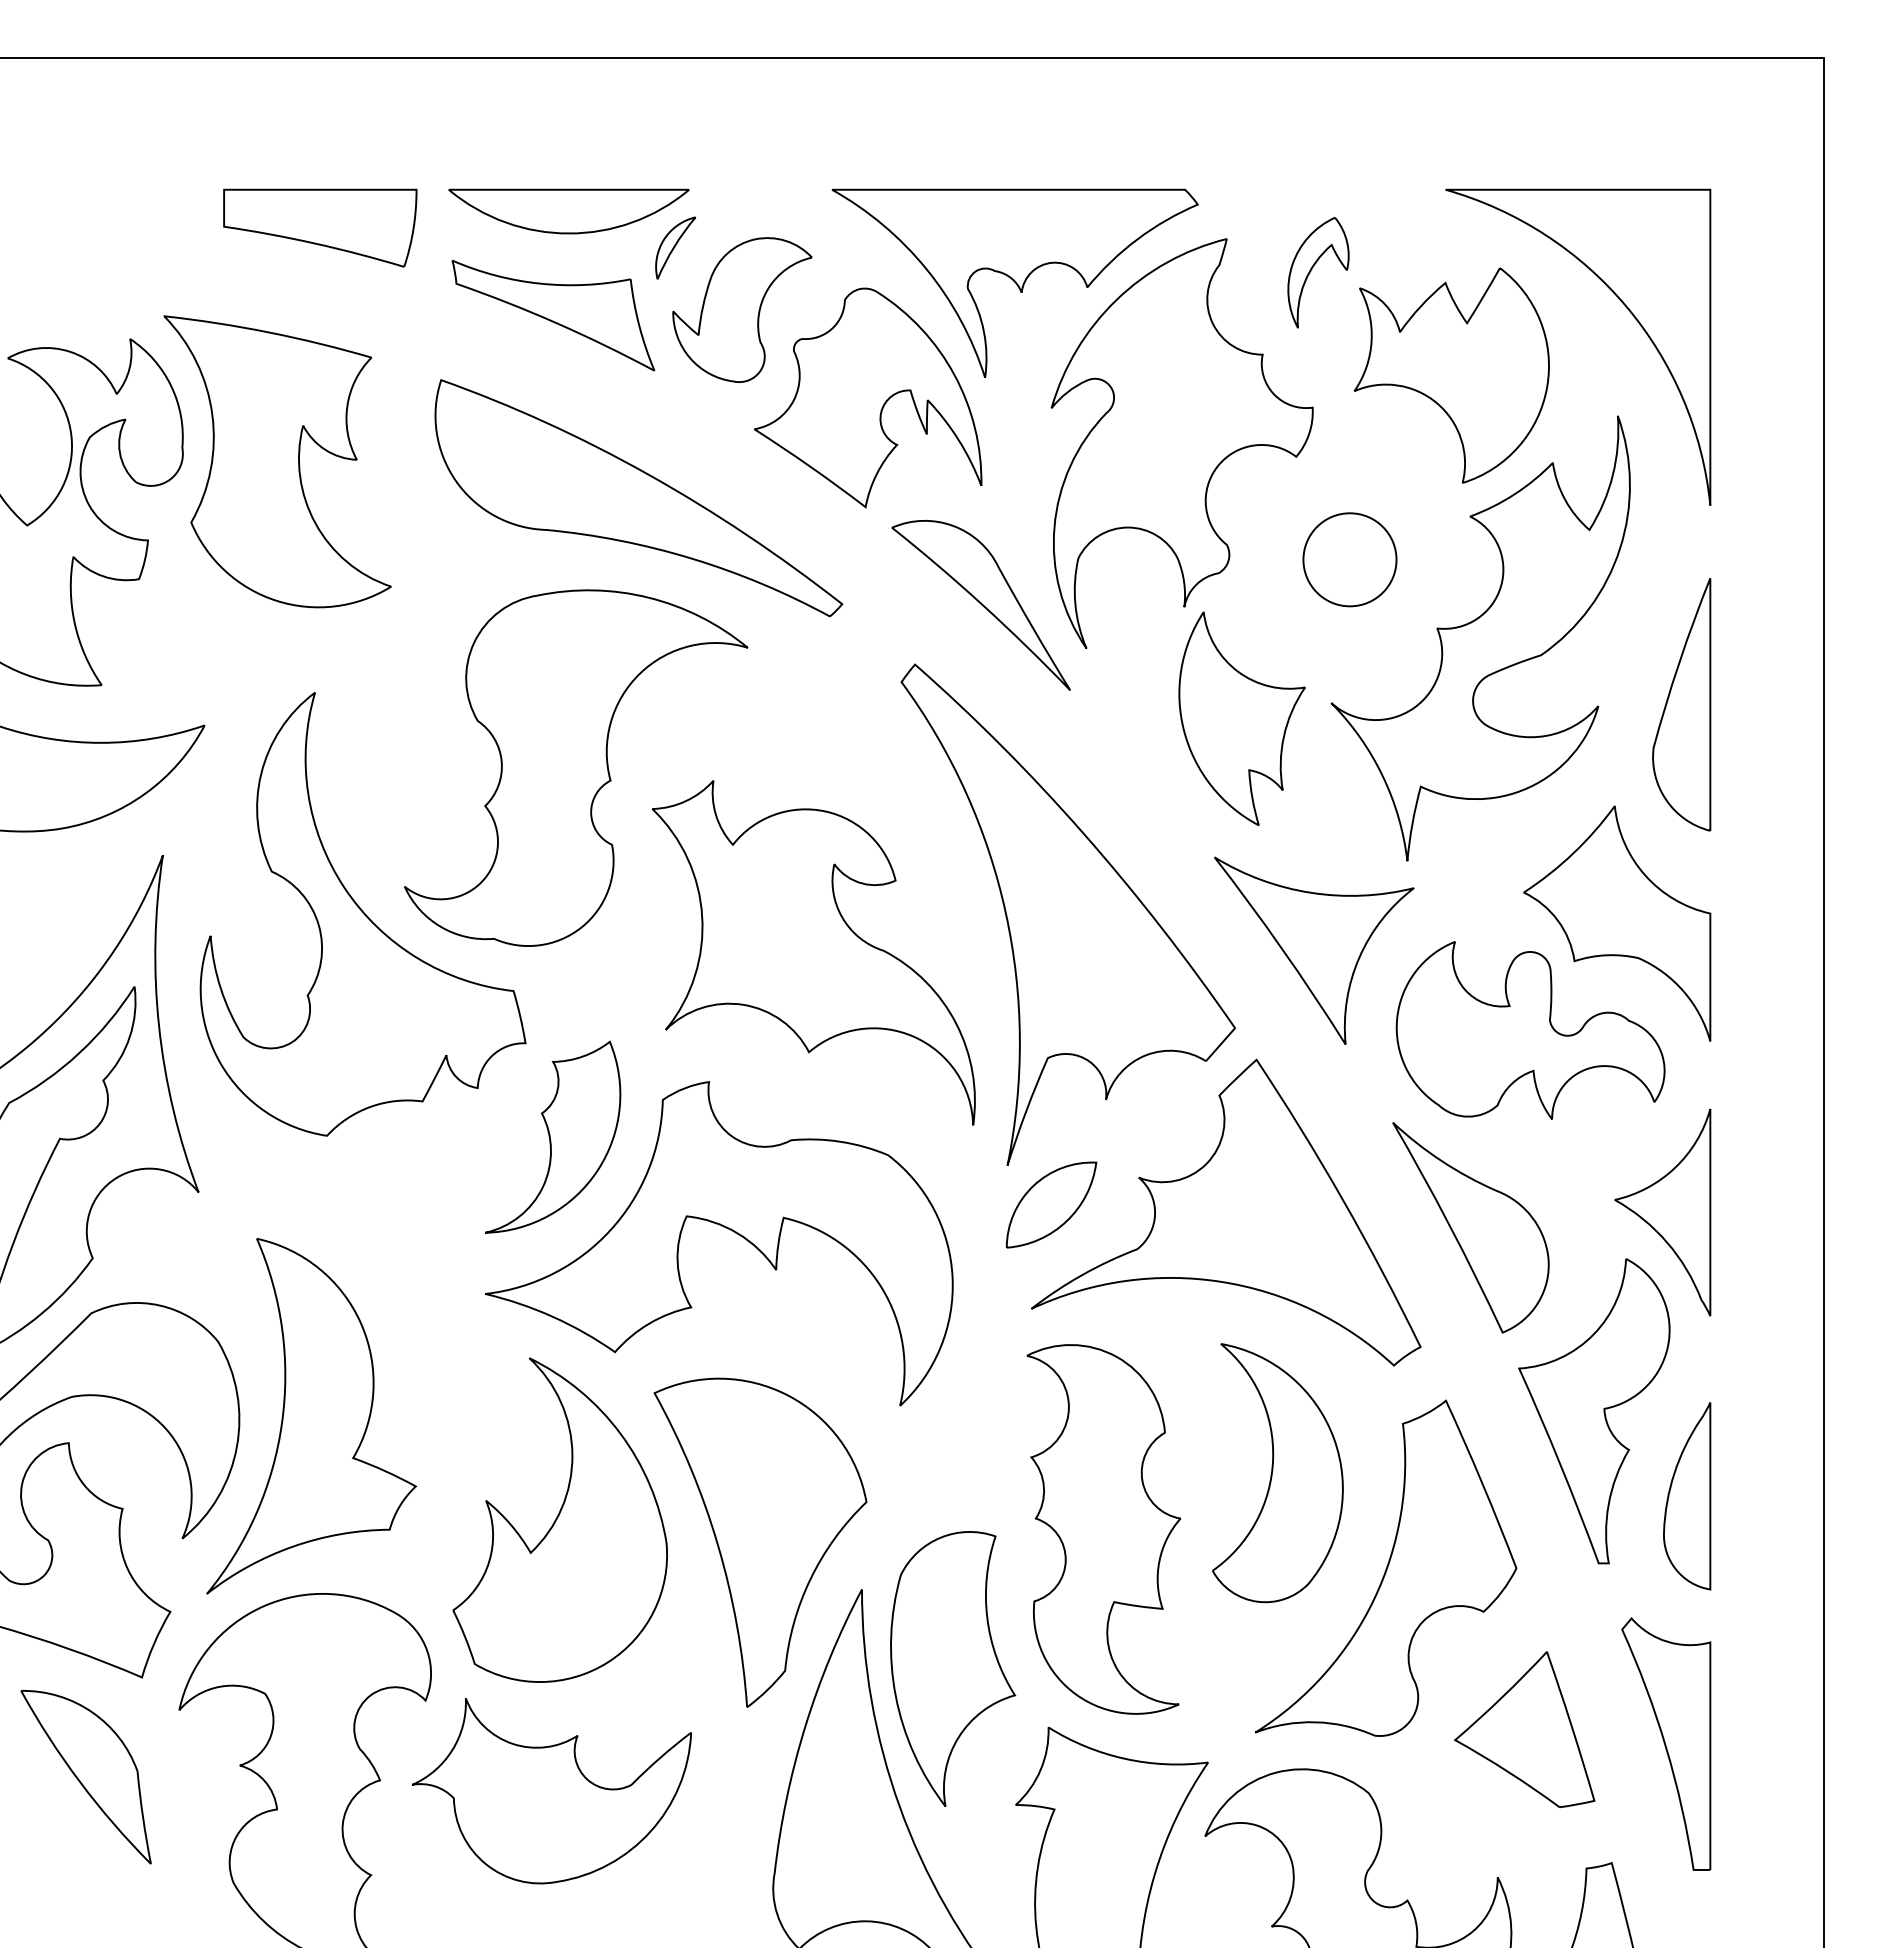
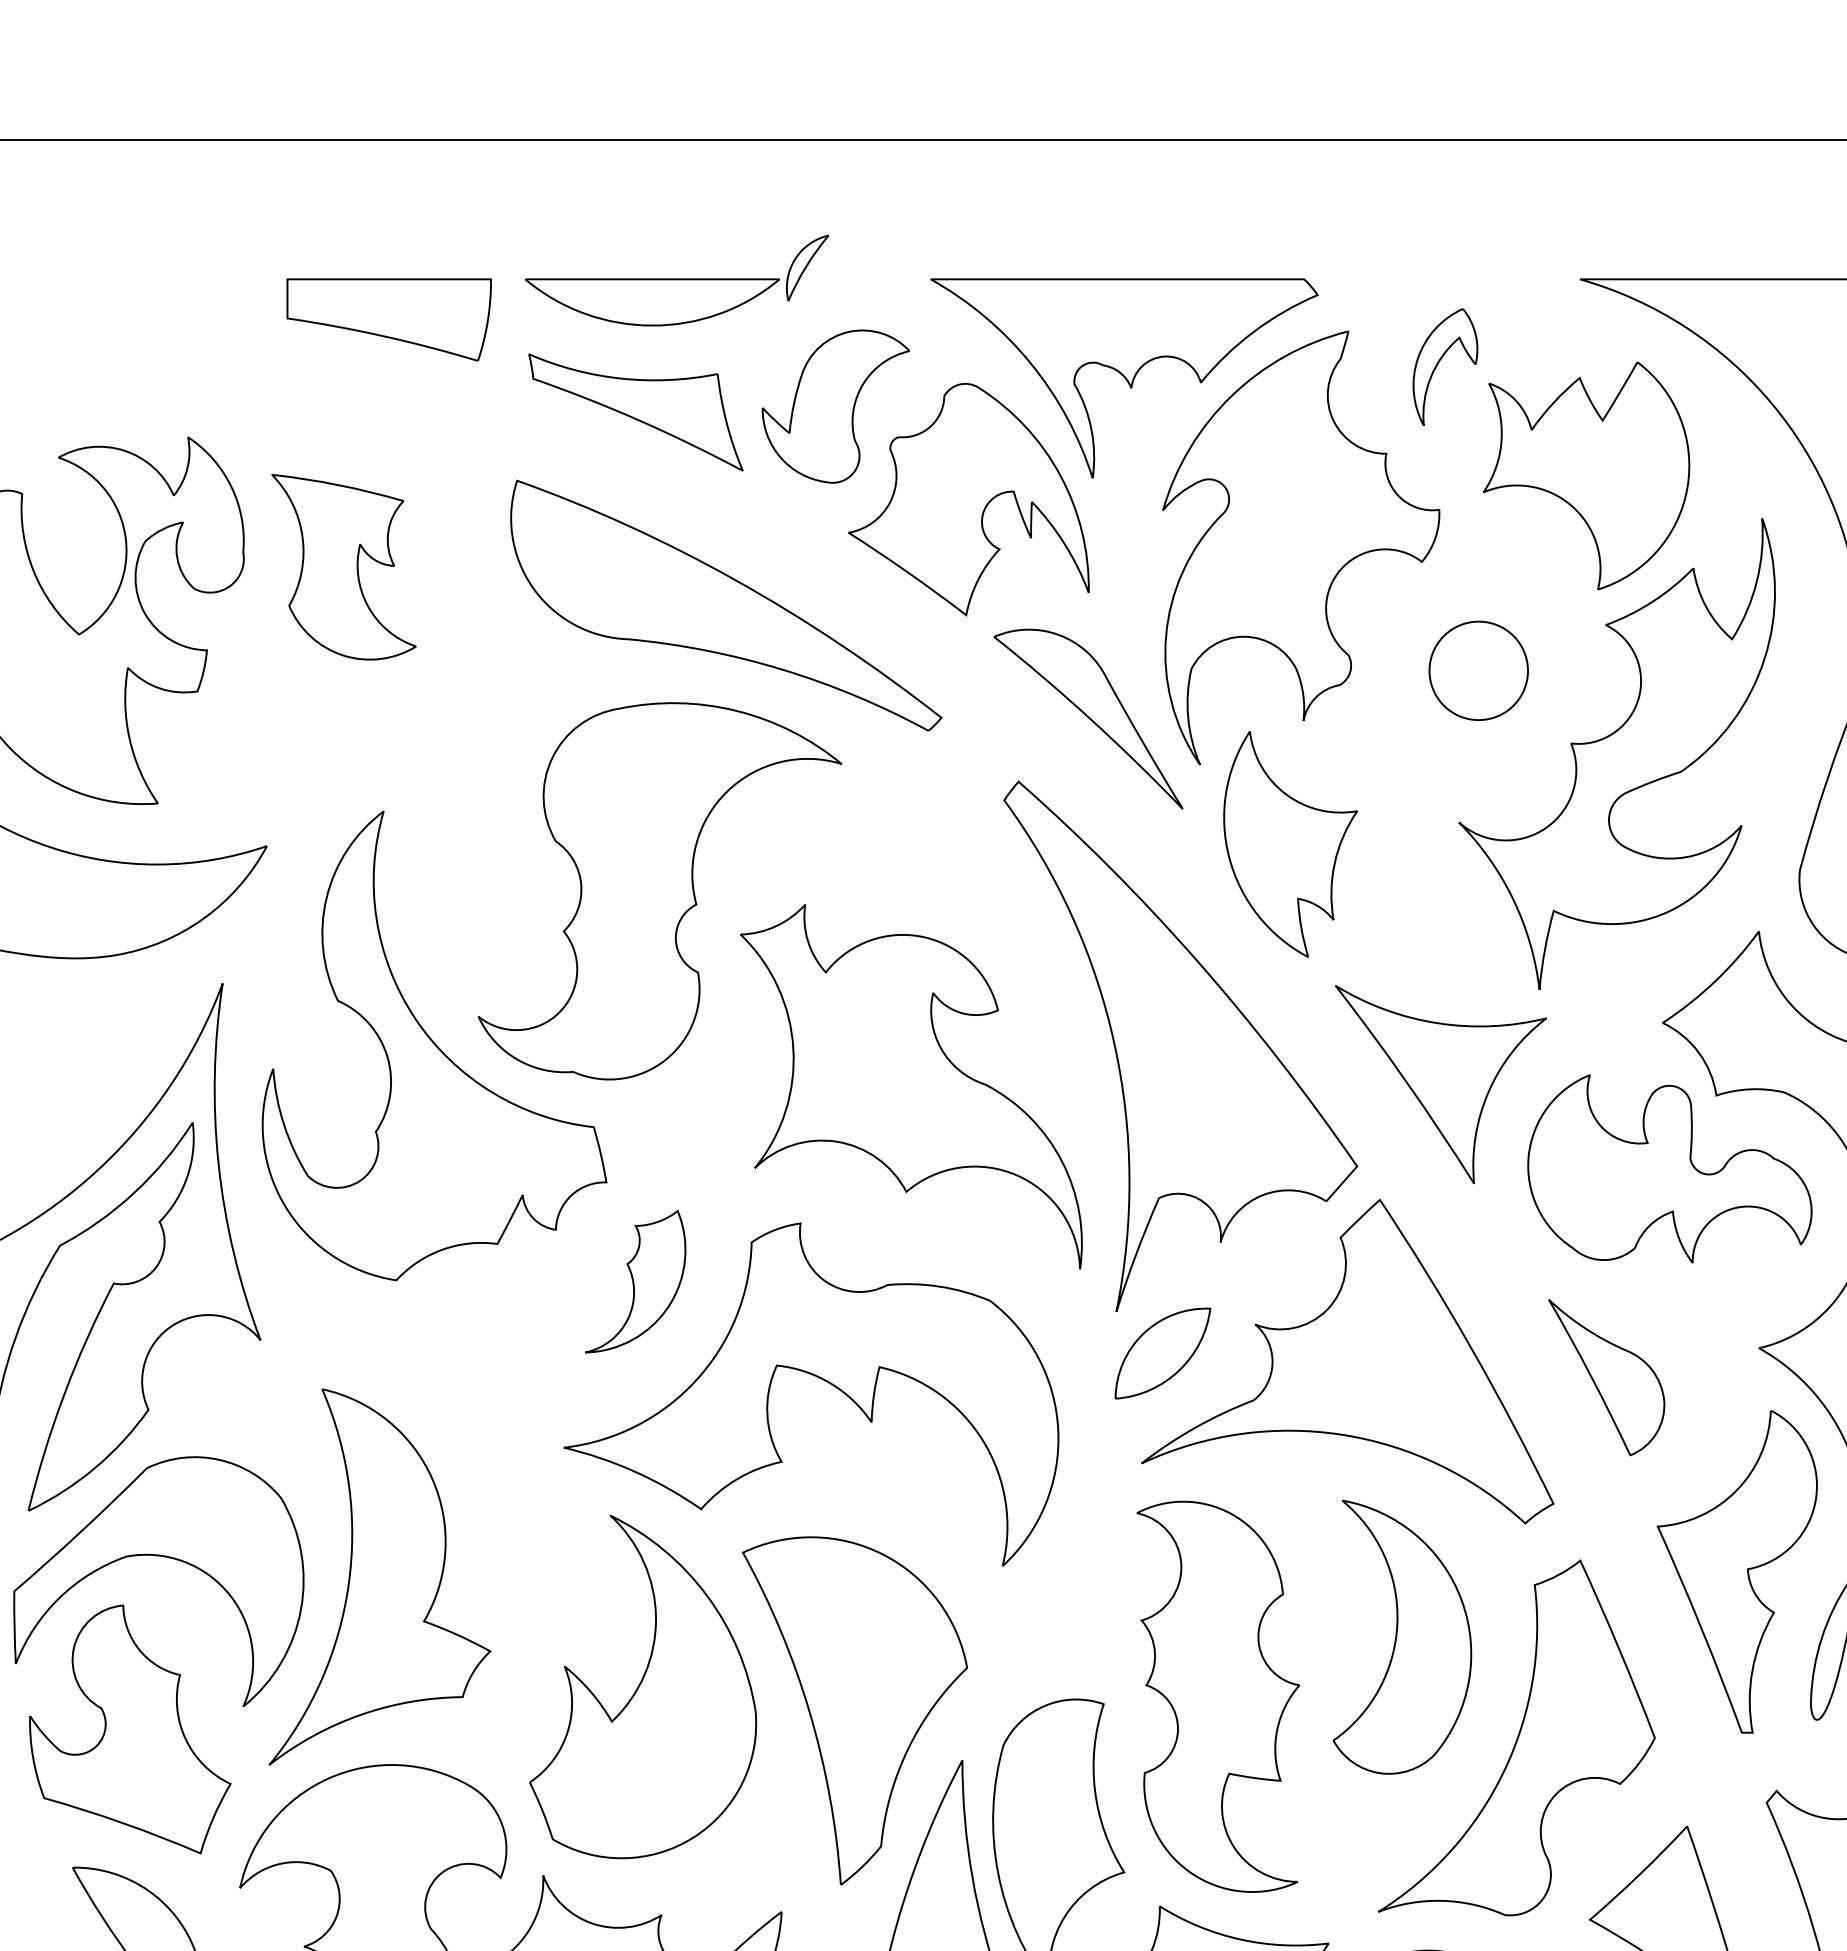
part: (675, 247) -> (807, 267), moved
part: (277, 461) -> (343, 566), size x0.6
part: (1241, 718) -> (1289, 844), moved
part: (553, 1136) -> (635, 1281), size x0.7
part: (1470, 1227) -> (1606, 1377), size x0.7

